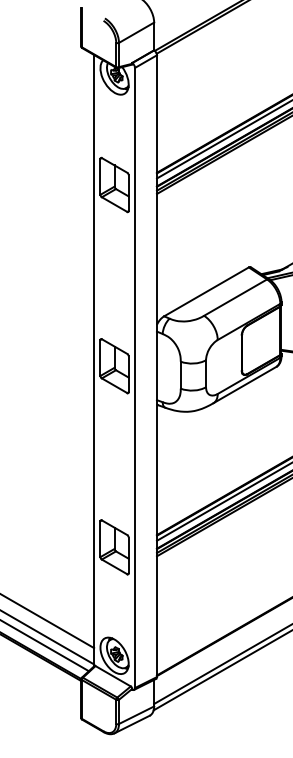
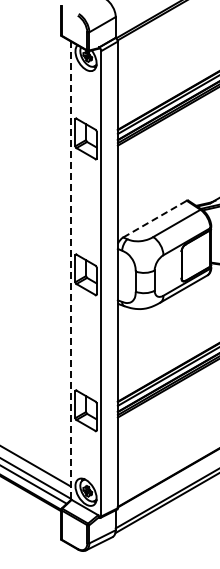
line: (207, 292) -> (155, 219), solid -> dashed
line: (93, 361) -> (70, 271), solid -> dashed

